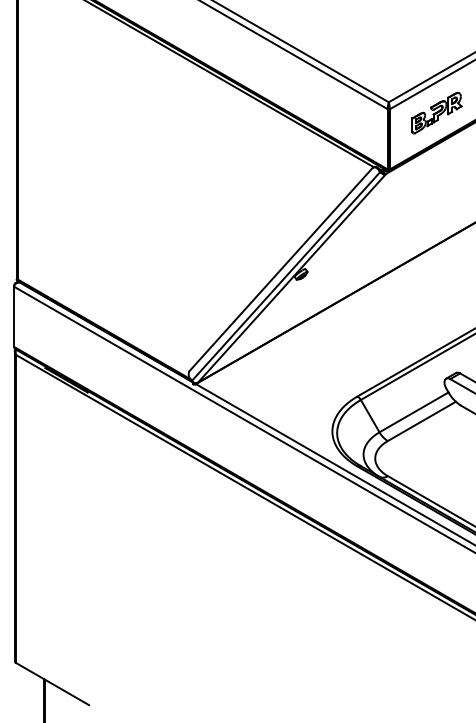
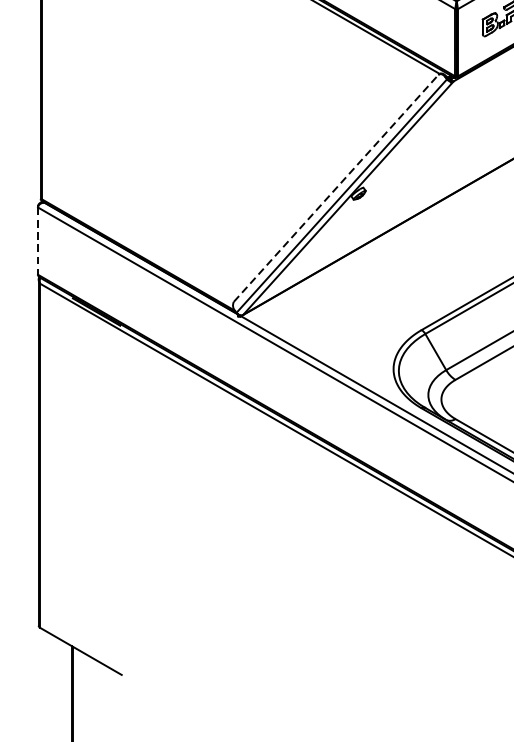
line: (281, 269) -> (336, 188), solid -> dashed
line: (14, 317) -> (38, 241), solid -> dashed

